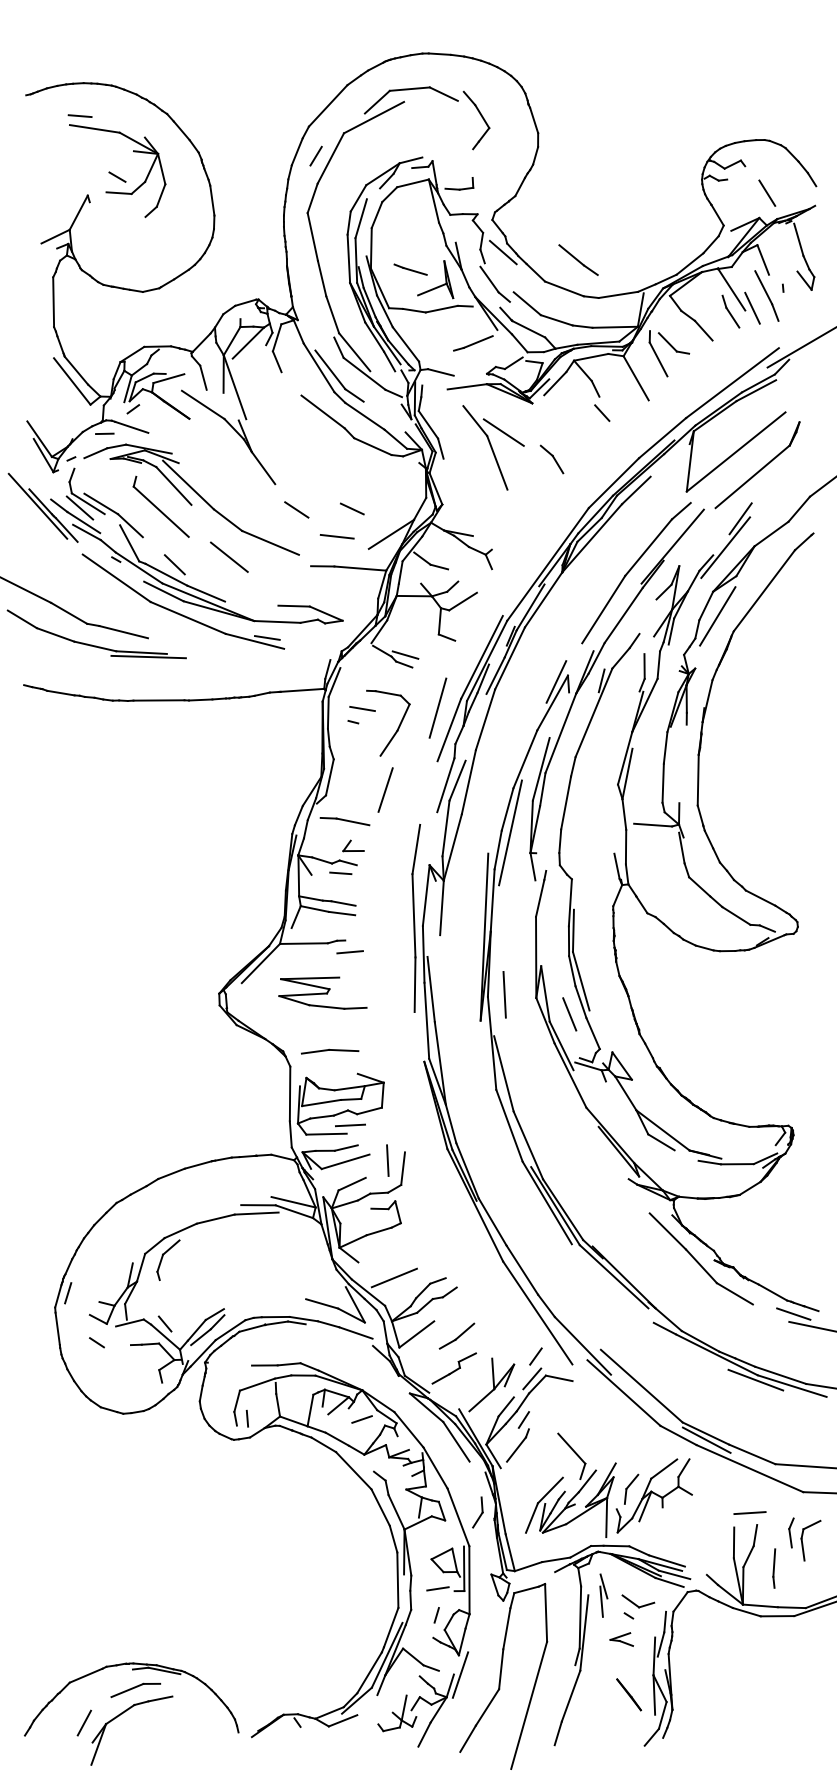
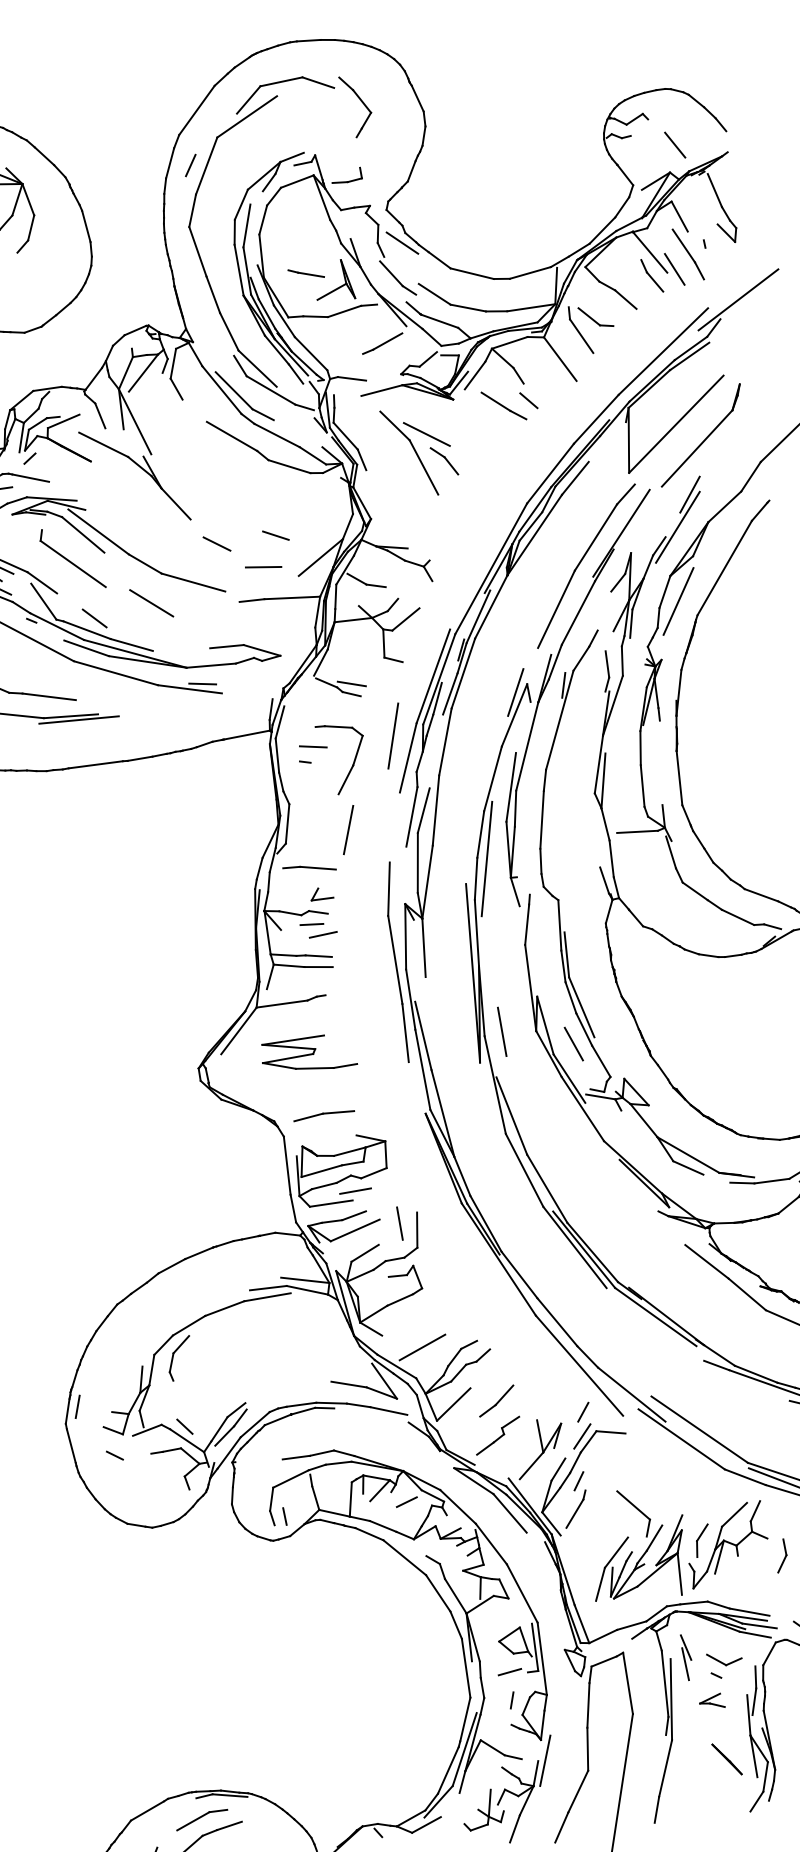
line: (578, 259) -> (503, 405), moved
part: (551, 459) -> (443, 461), moved
line: (349, 952) -> (322, 935), moved
part: (477, 1512) -> (780, 1555), moved

